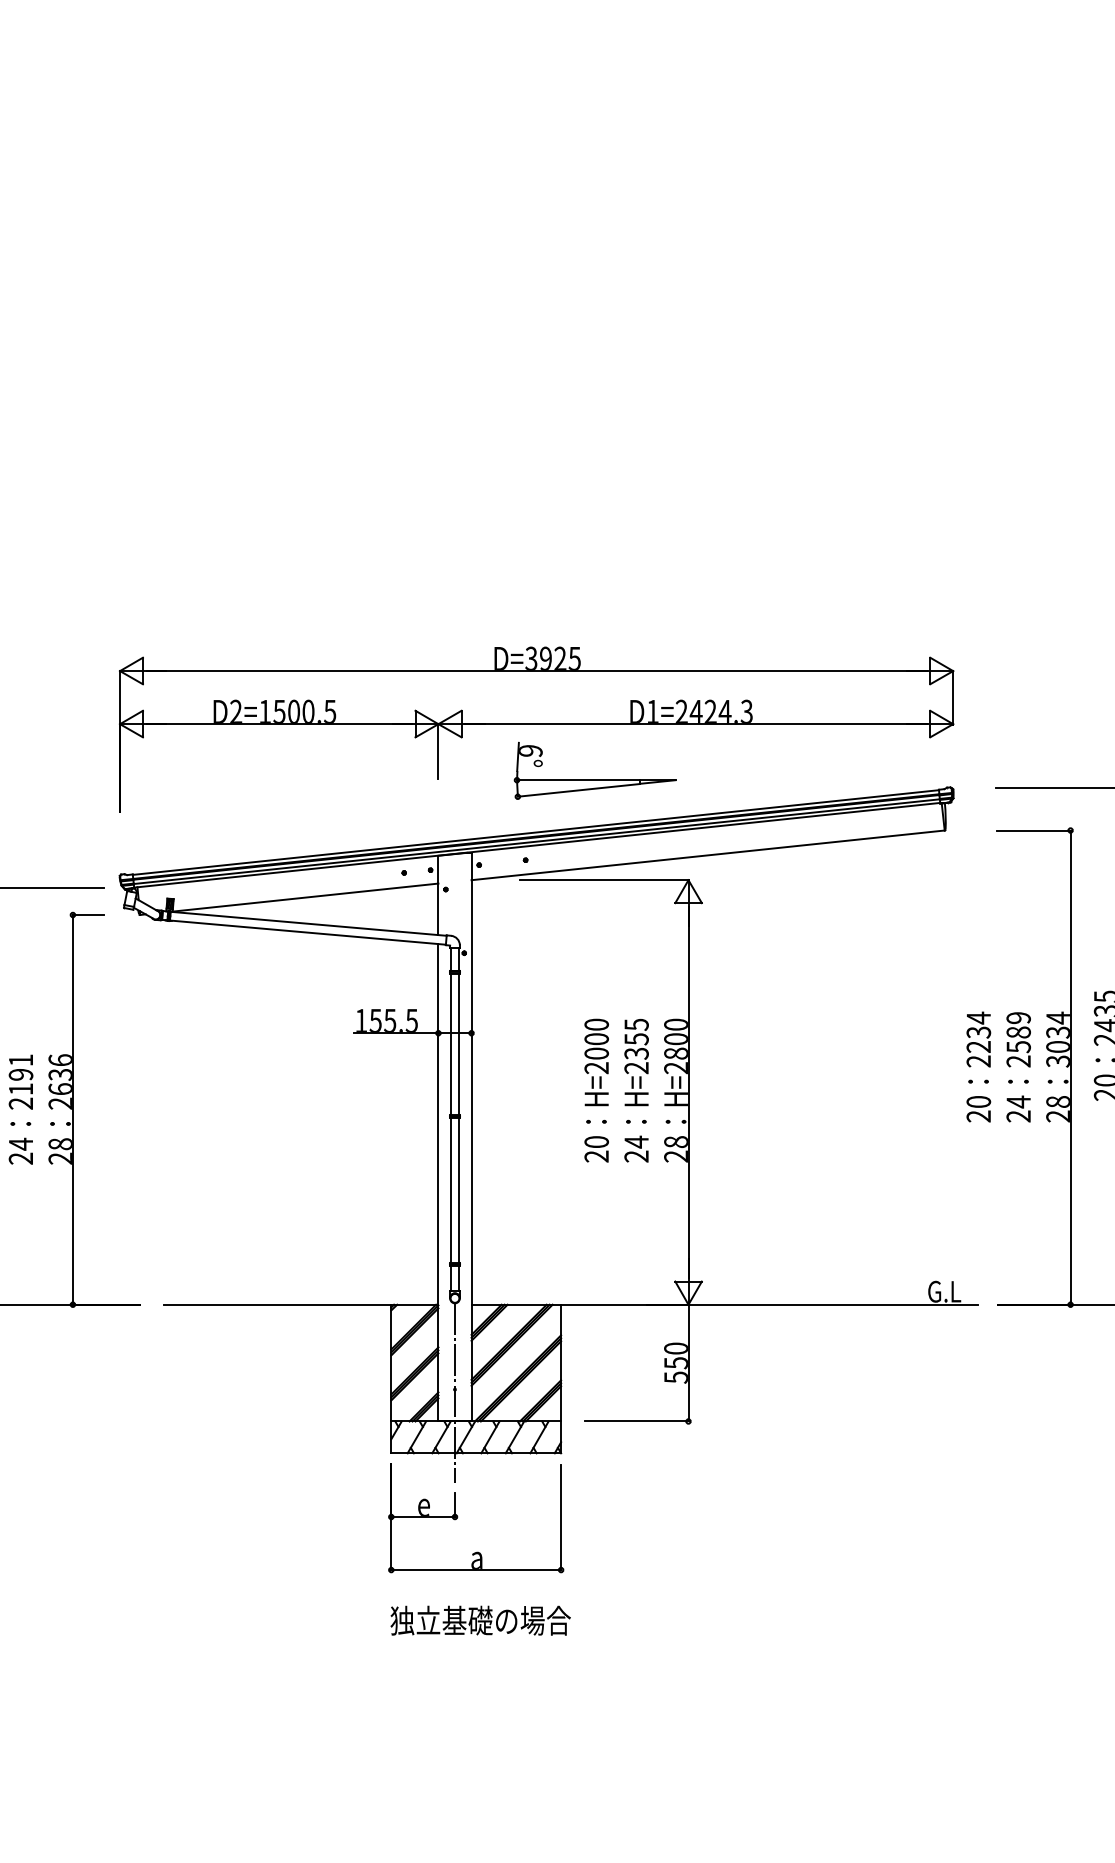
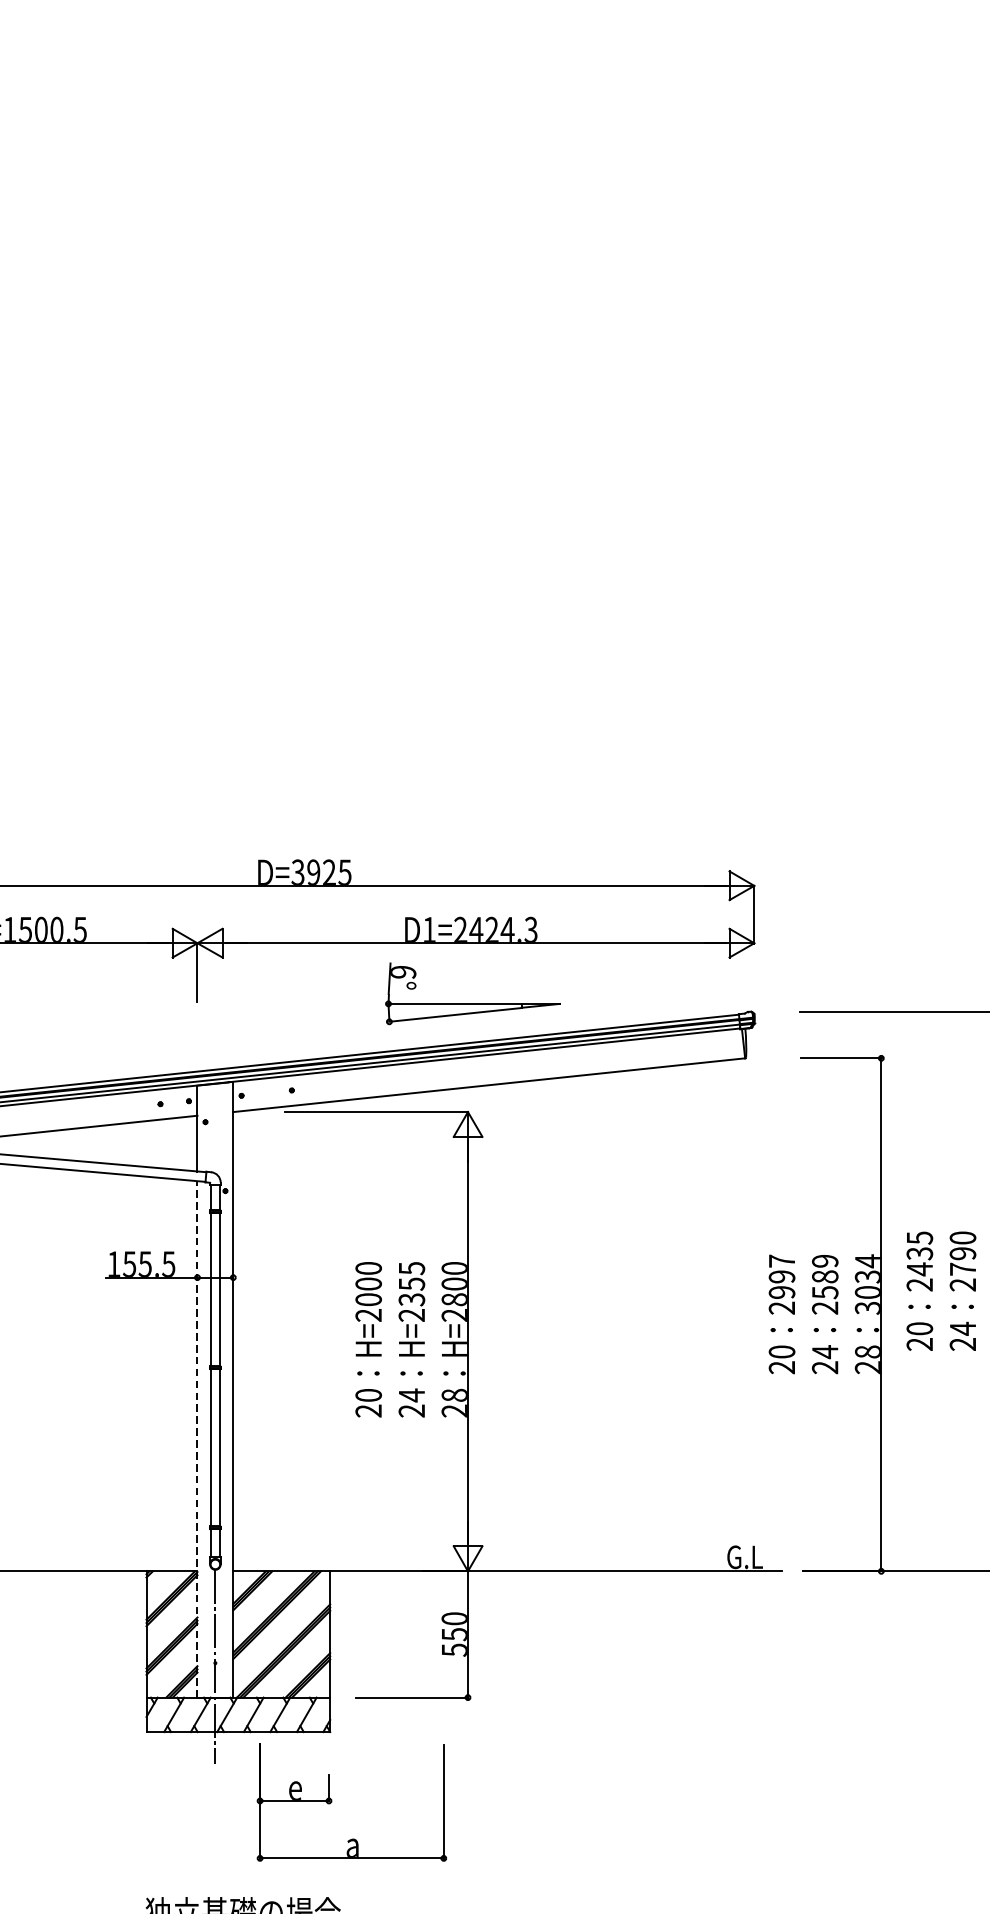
part: (594, 779) -> (472, 1003), moved
text: (978, 1031) -> (781, 1275), 2234 -> 2997
line: (438, 1182) -> (197, 1439), solid -> dashed
part: (458, 1517) -> (332, 1801), moved

